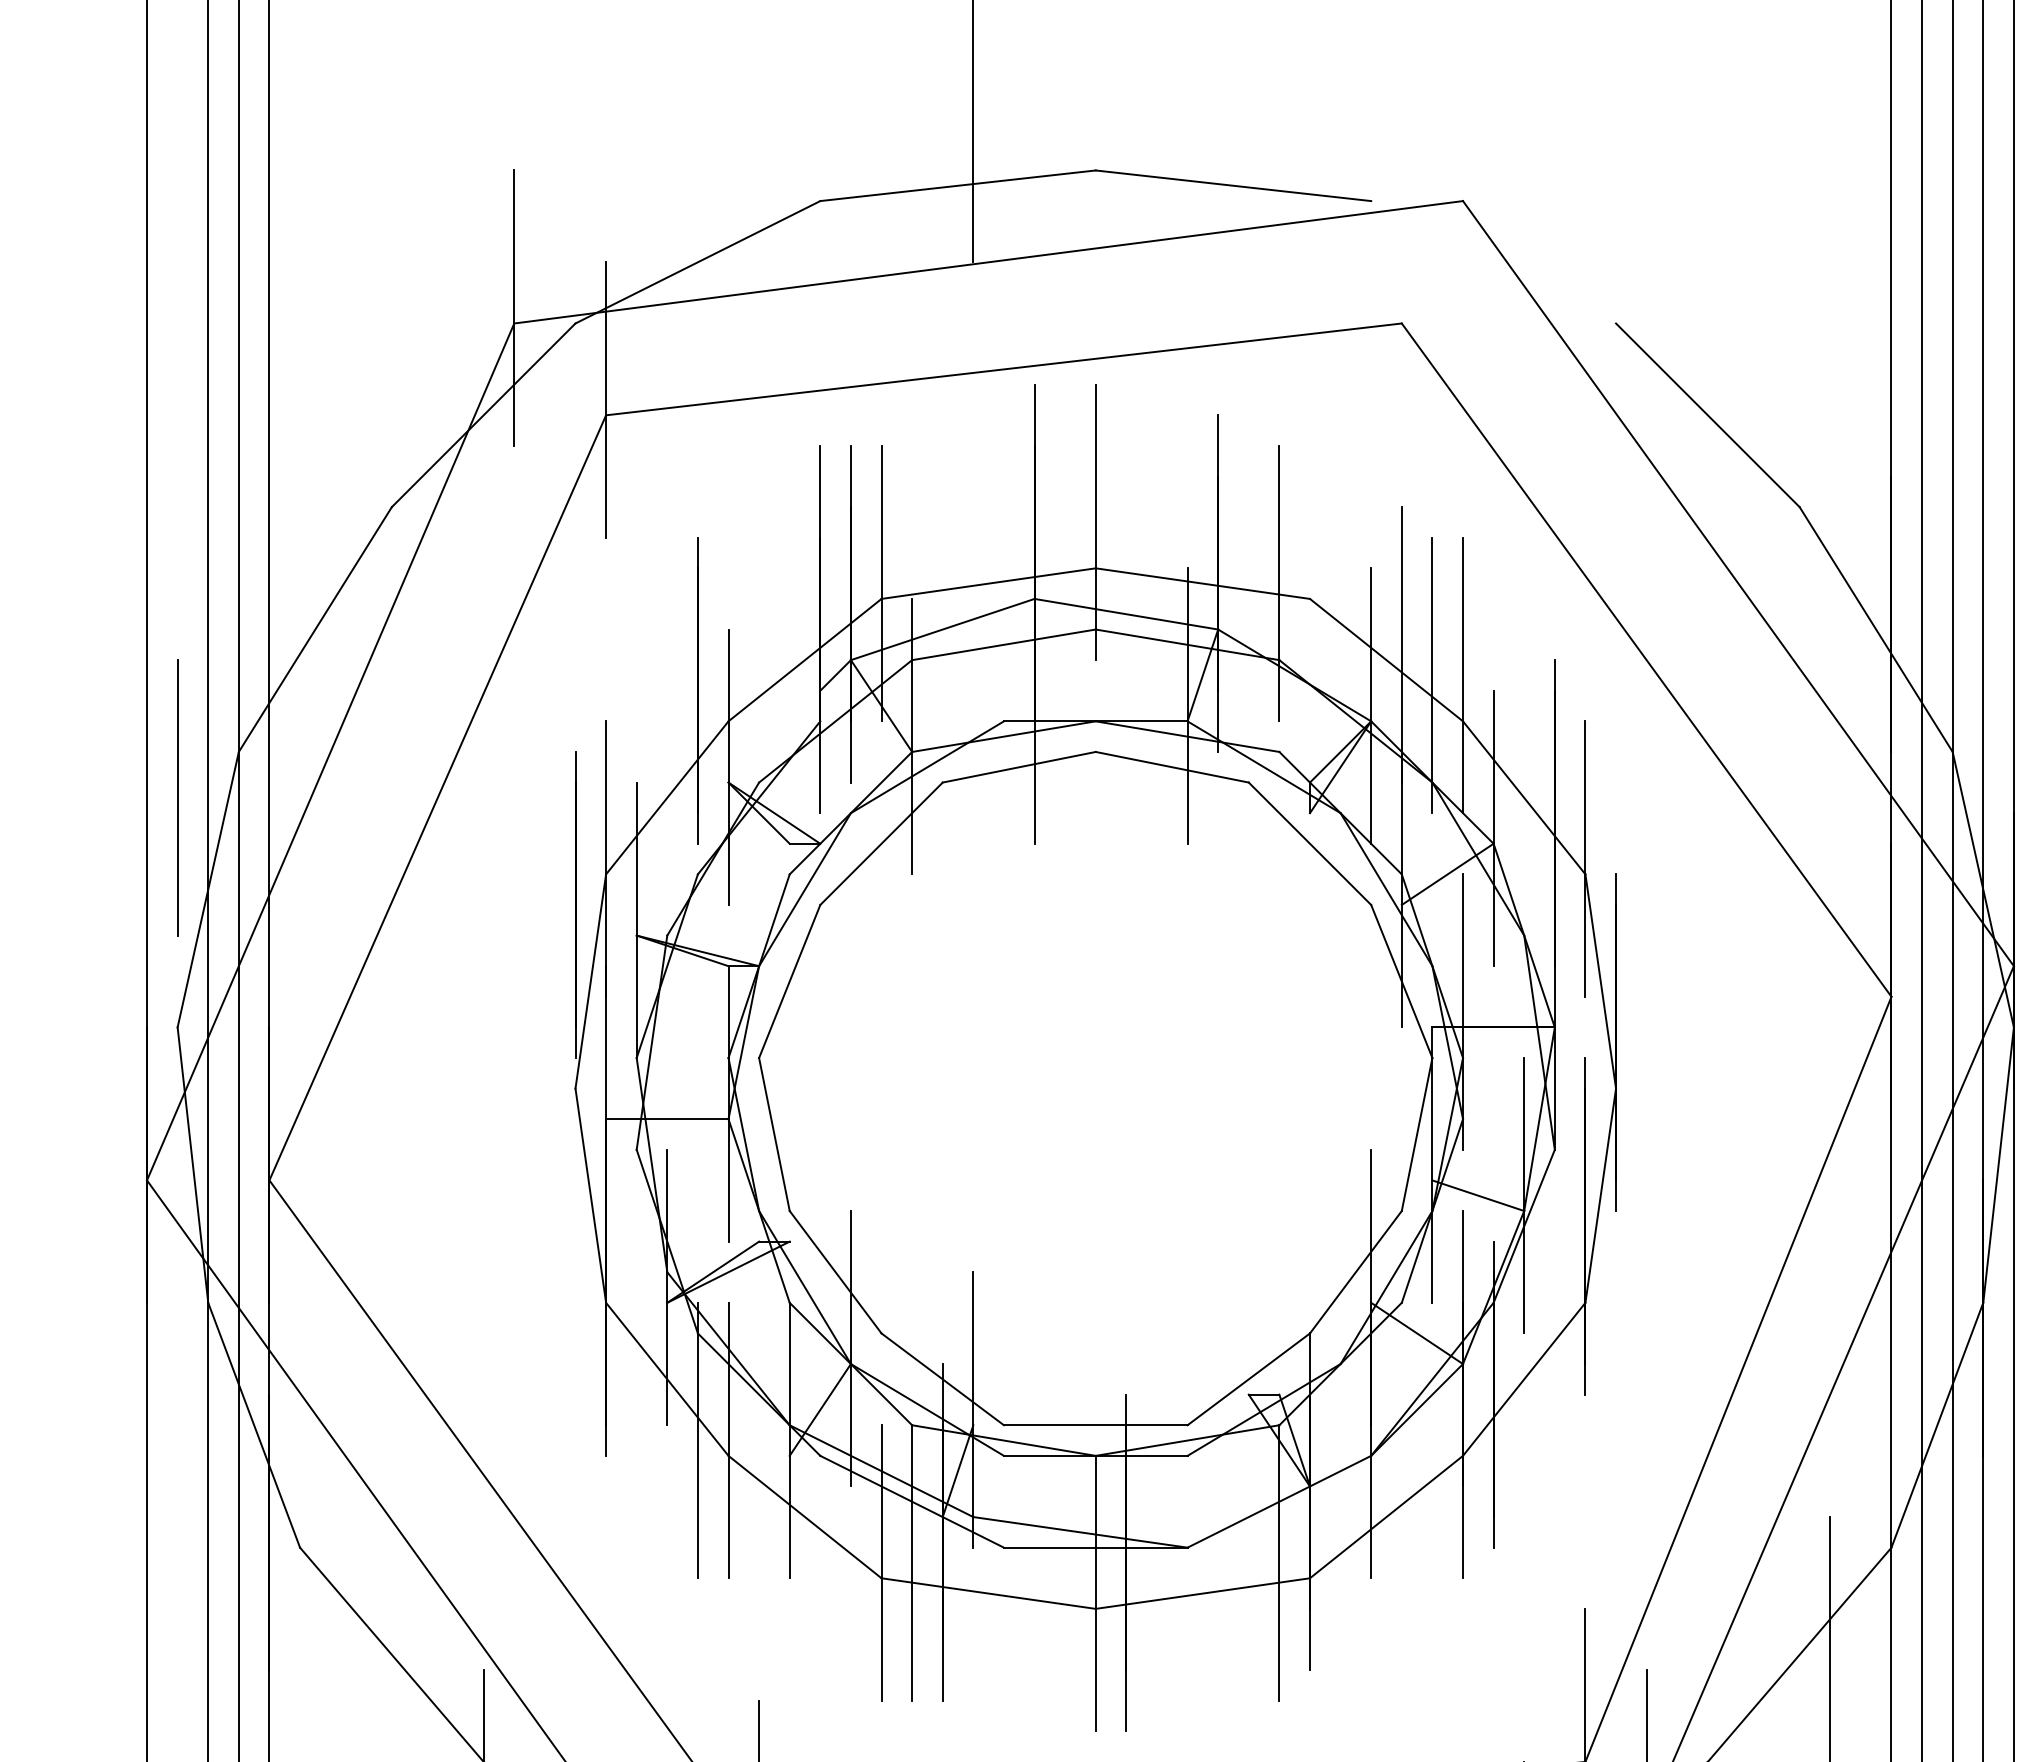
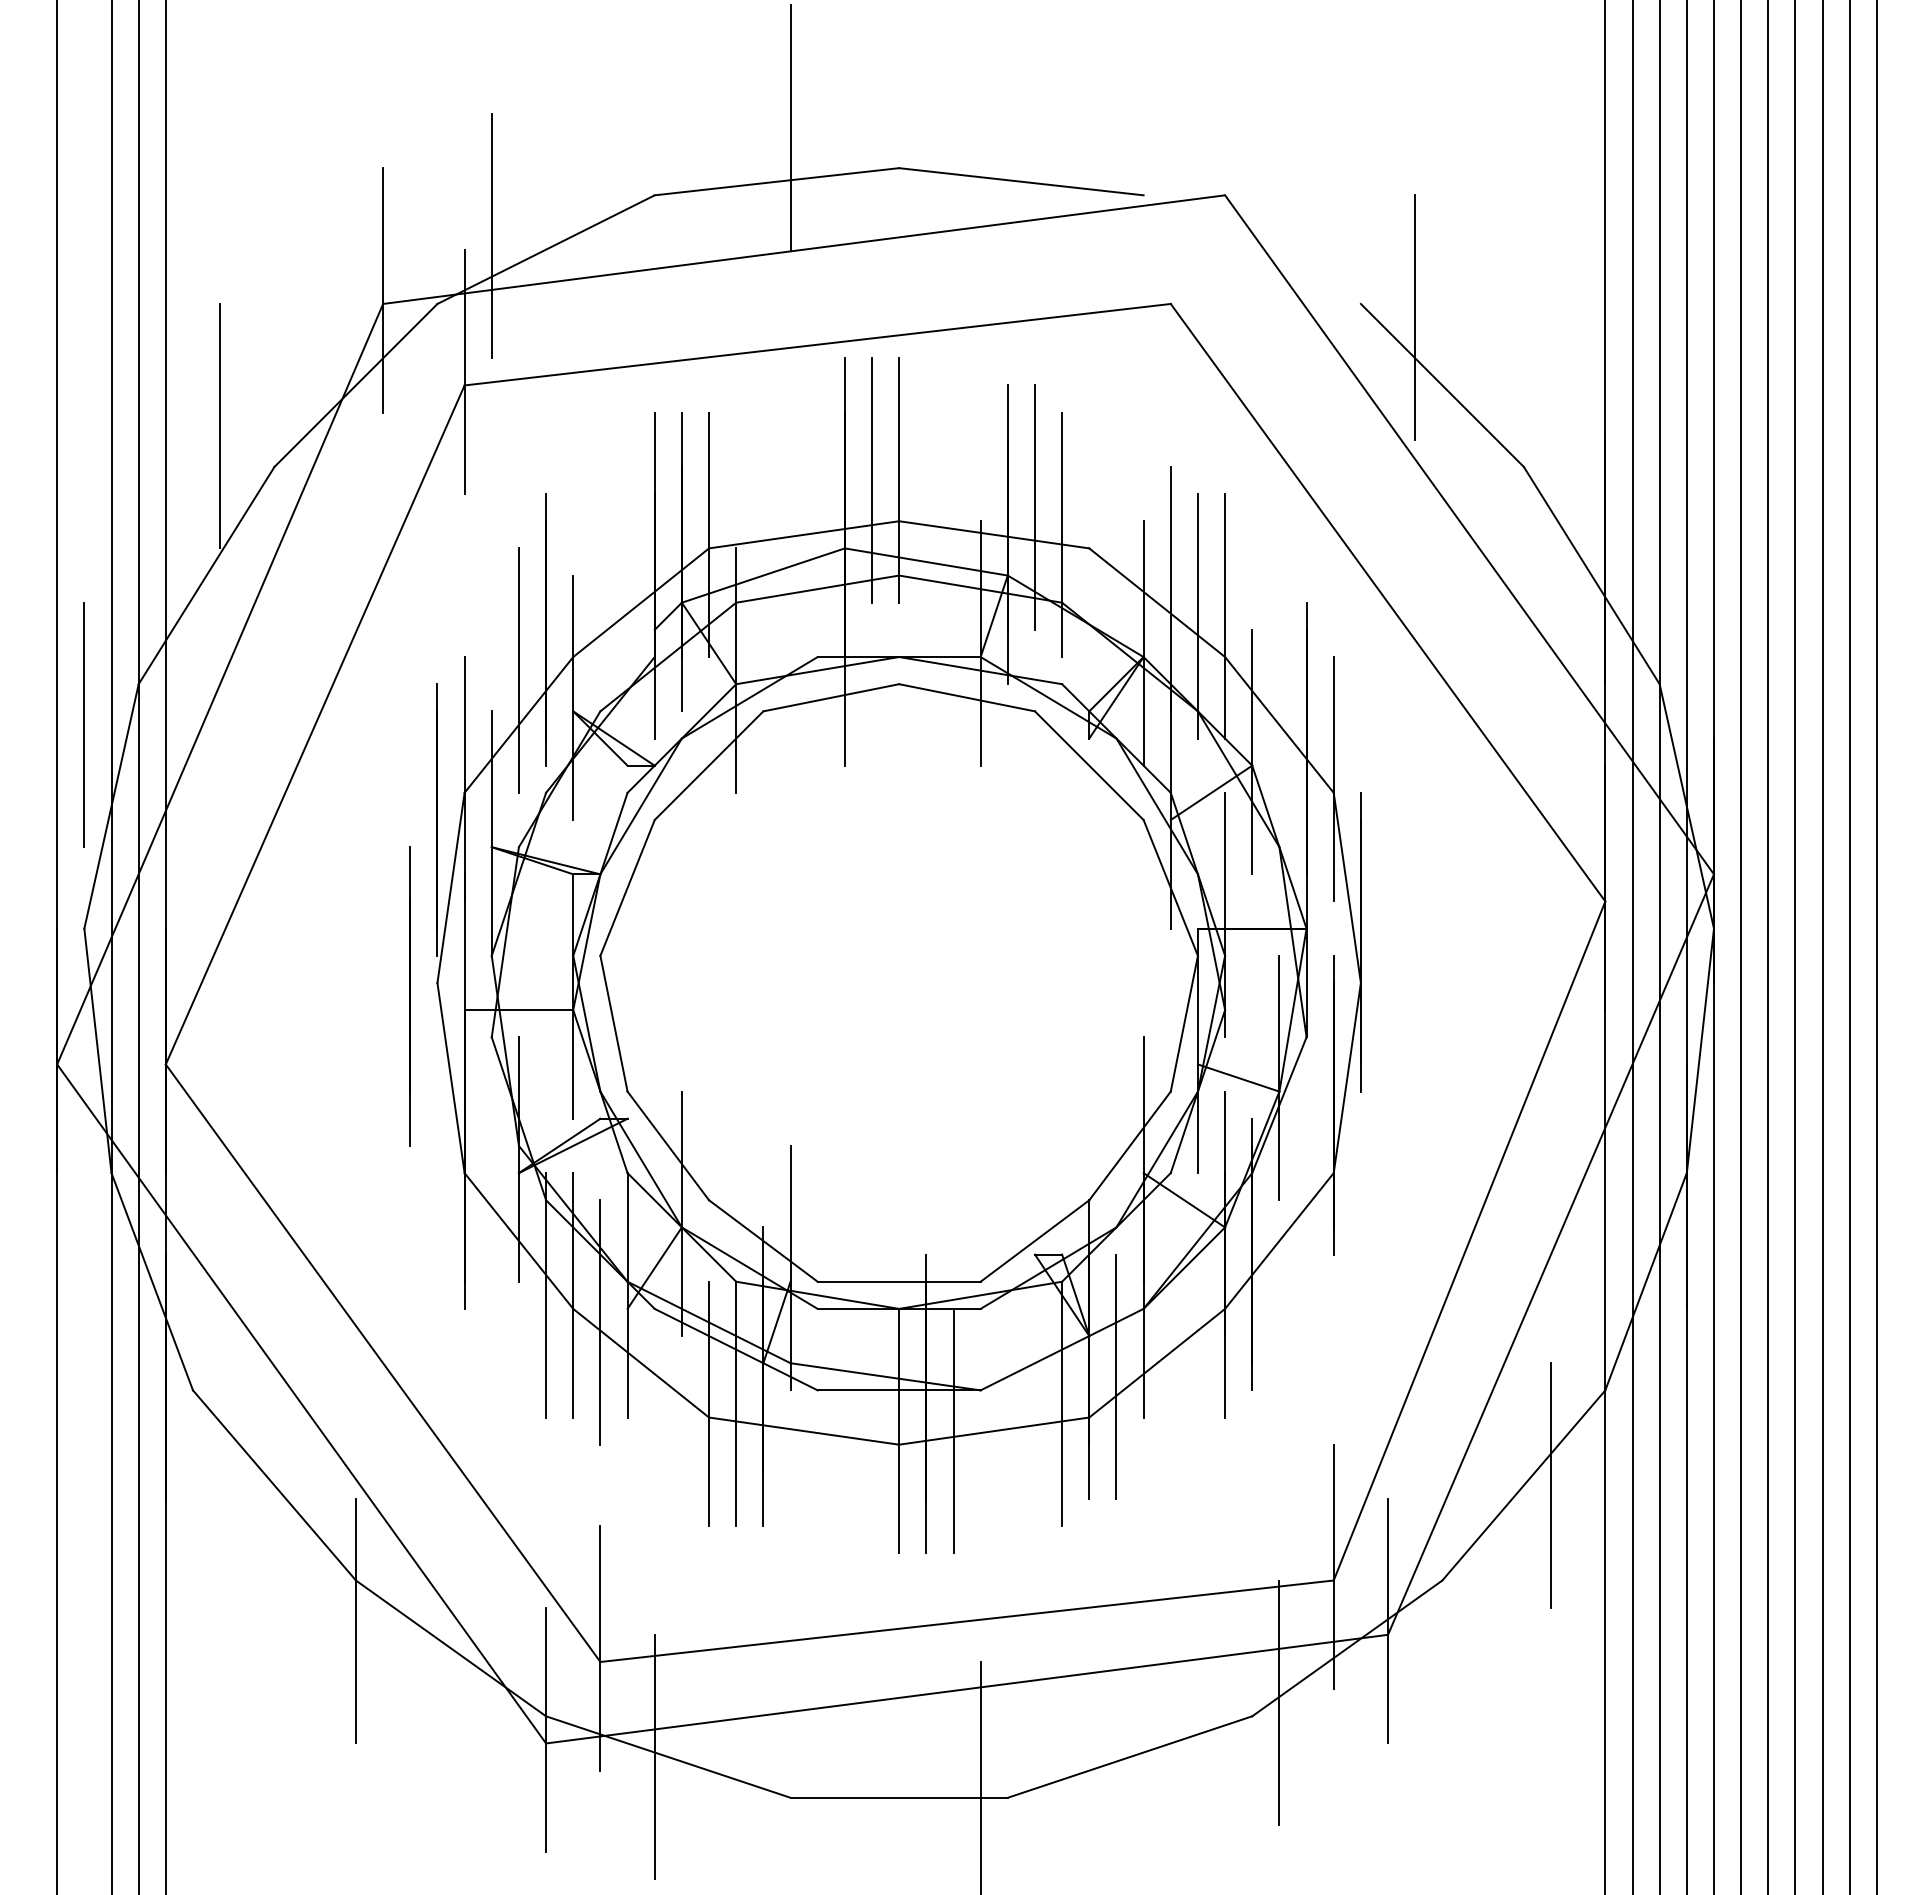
line: (636, 246) -> (491, 235), added
line: (1677, 338) -> (1415, 317), added
line: (331, 460) -> (220, 425), added
line: (1065, 522) -> (872, 480), added
line: (1248, 552) -> (1034, 507), added
line: (666, 736) -> (518, 670), added
line: (544, 1103) -> (409, 996), added
line: (759, 1471) -> (600, 1322), added
line: (1340, 1532) -> (1116, 1376), added
line: (1156, 1592) -> (953, 1430), added

